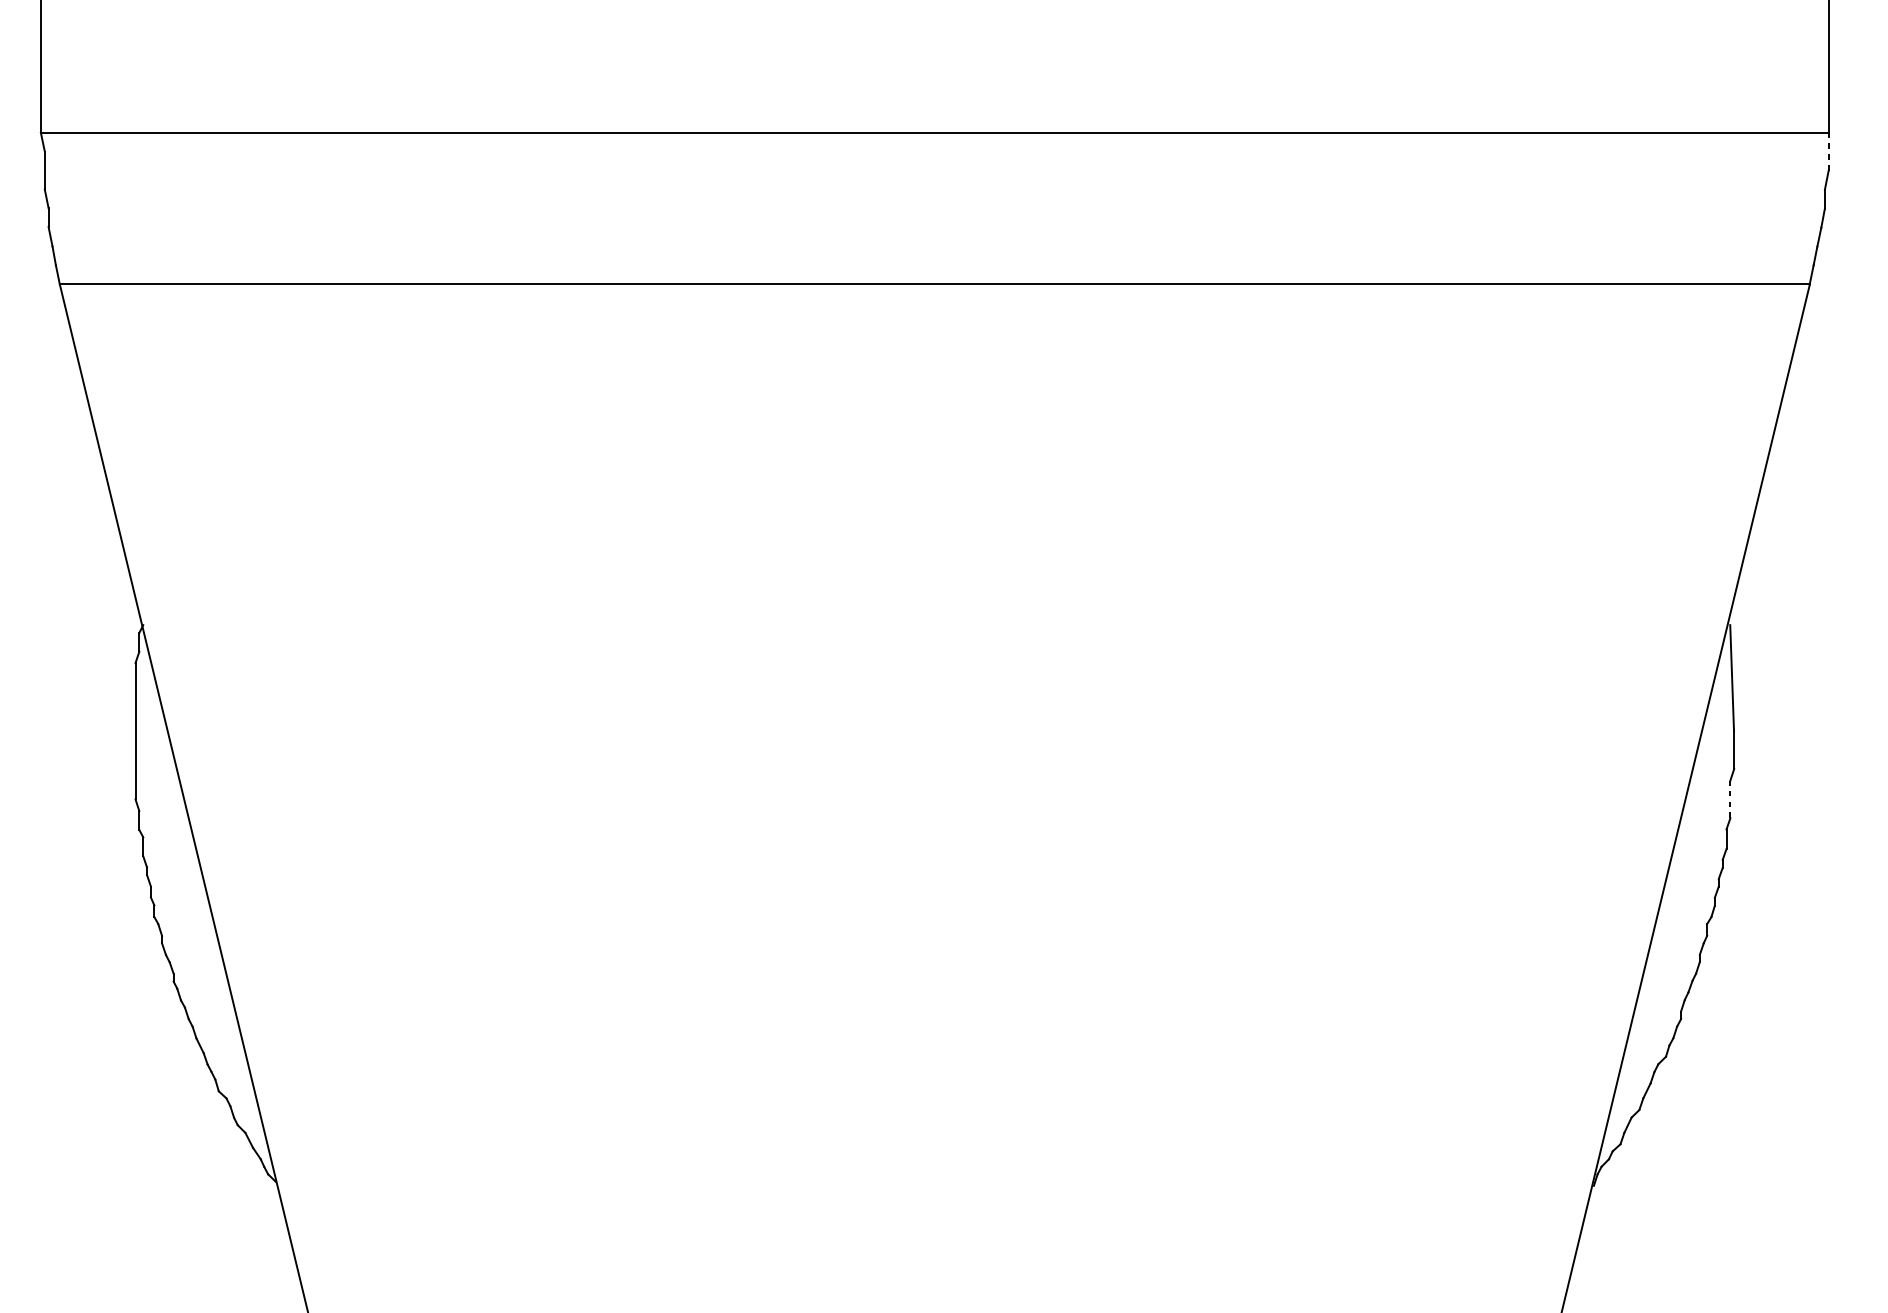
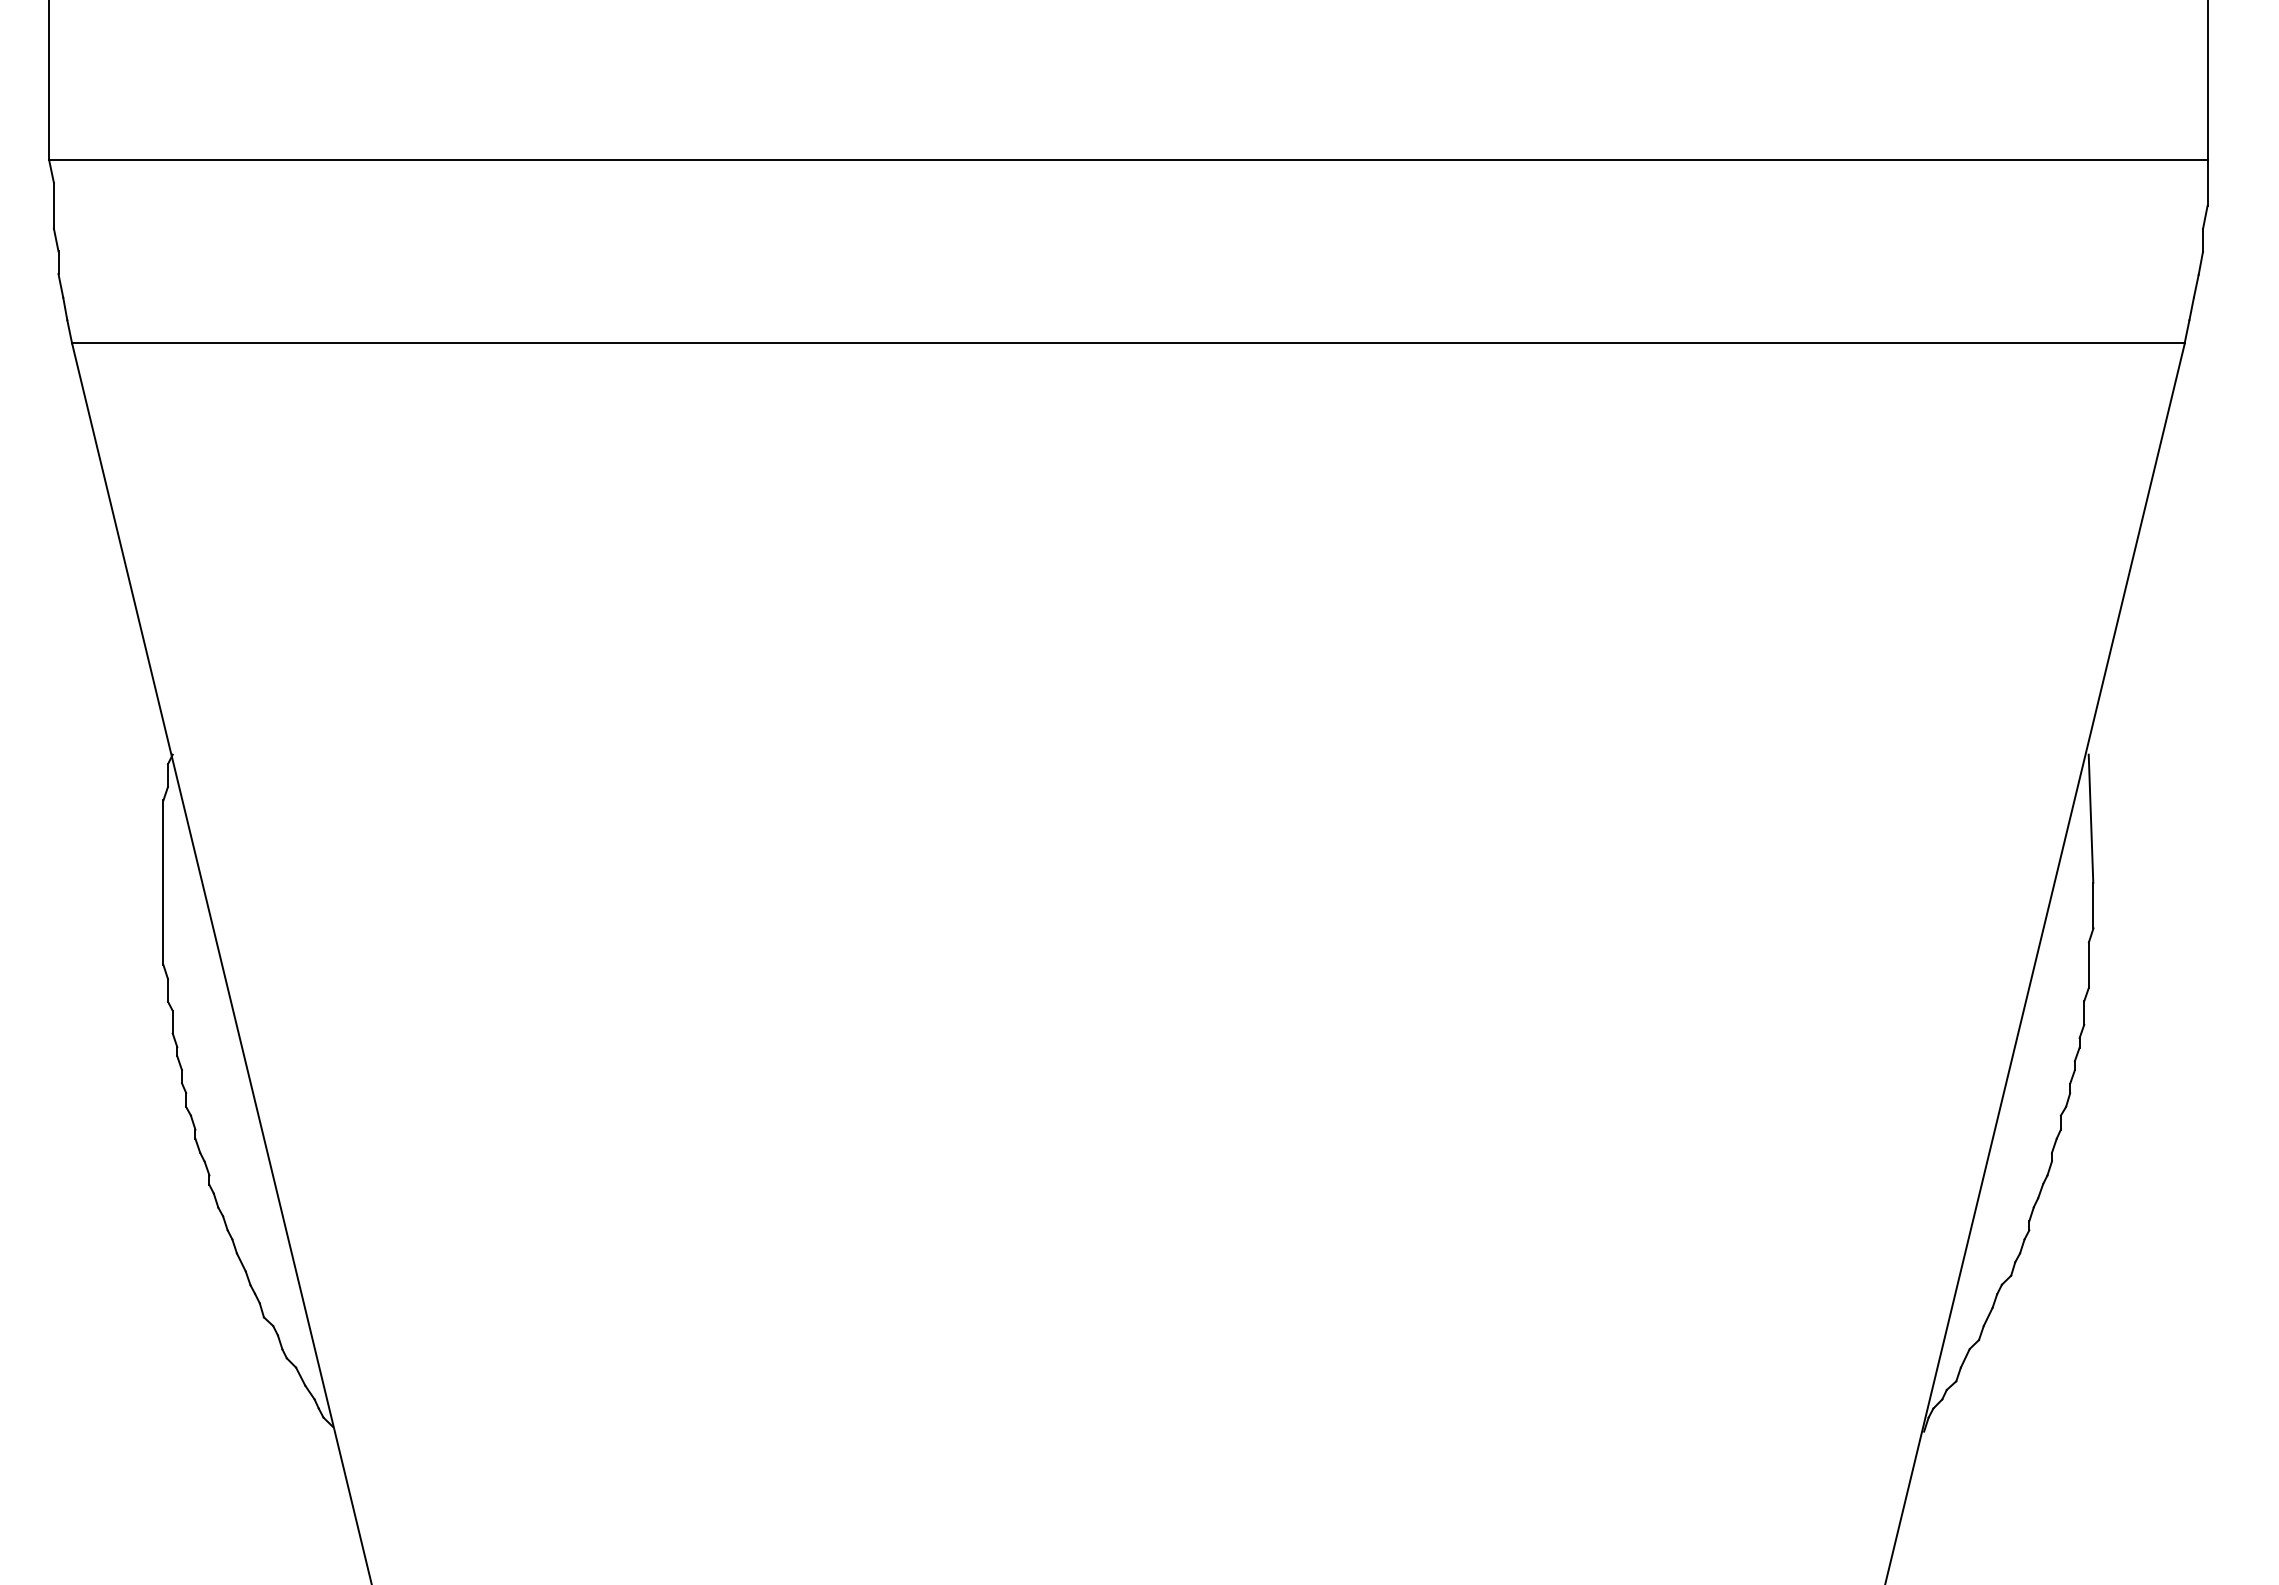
line: (1828, 152) -> (2207, 183), dashed -> solid
line: (1730, 799) -> (2088, 965), dashed -> solid

